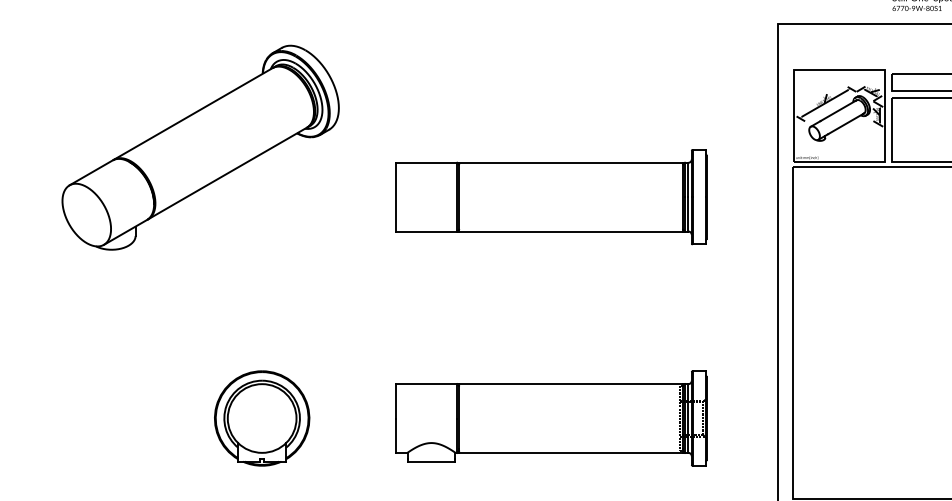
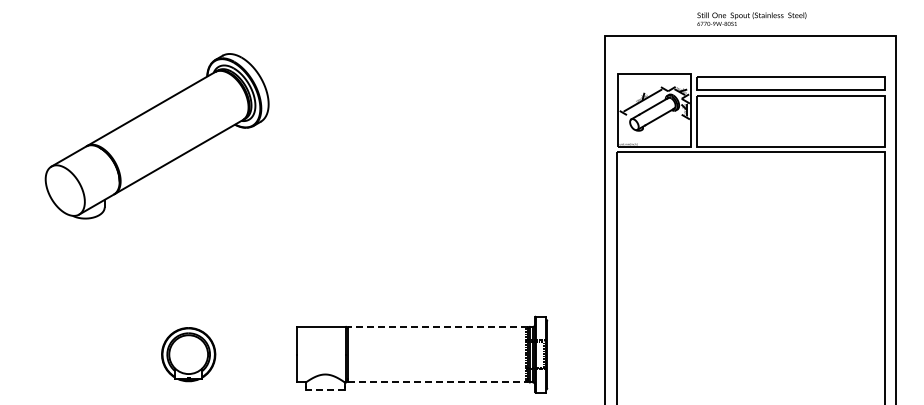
part: (199, 148) -> (156, 136), moved
part: (551, 197) -> (422, 176), removed
line: (570, 383) -> (437, 326), solid -> dashed
part: (261, 418) -> (188, 354), size x0.7
line: (571, 452) -> (438, 382), solid -> dashed
line: (430, 461) -> (324, 389), solid -> dashed

